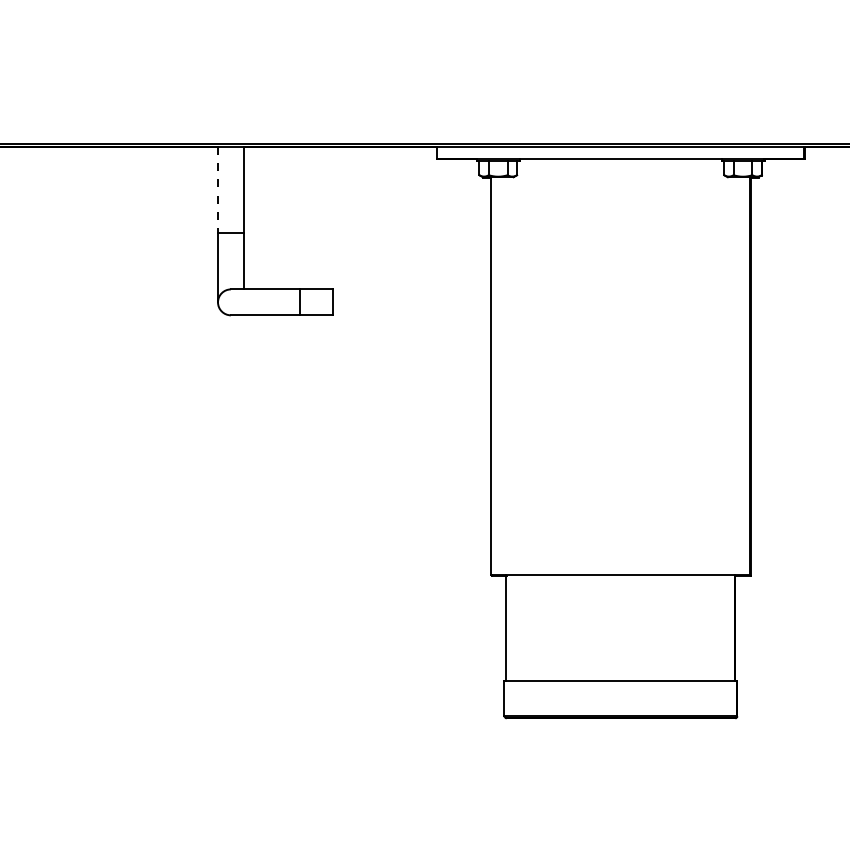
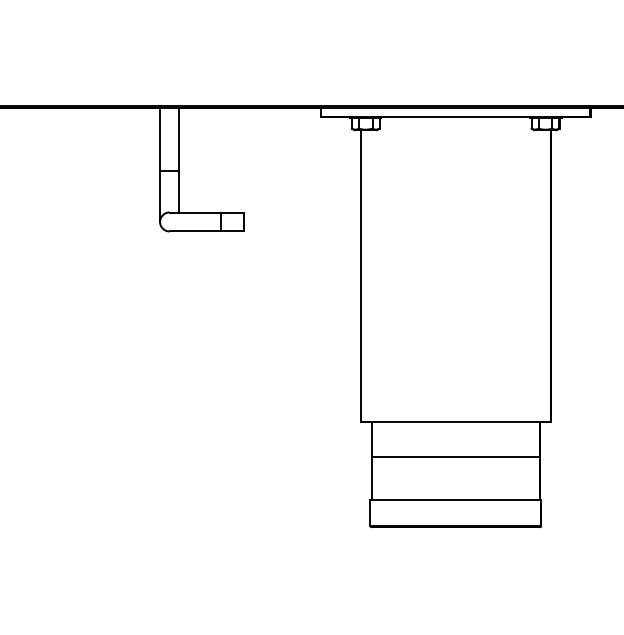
line: (218, 190) -> (160, 139), dashed -> solid
line: (620, 622) -> (455, 456), added

